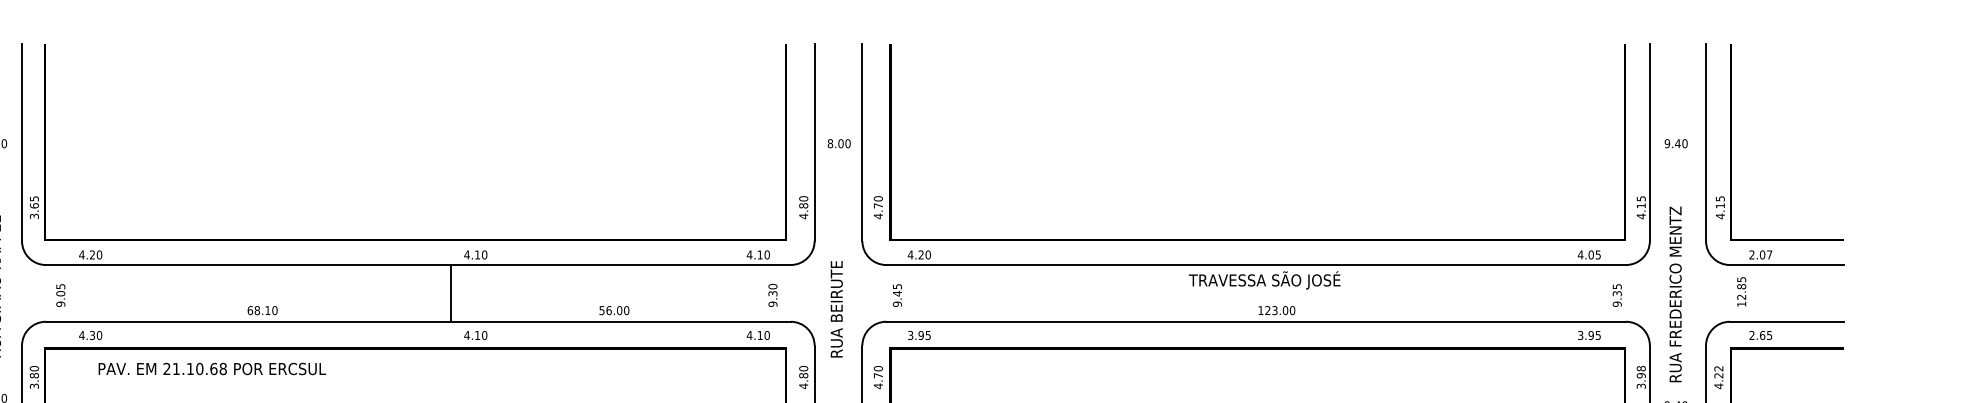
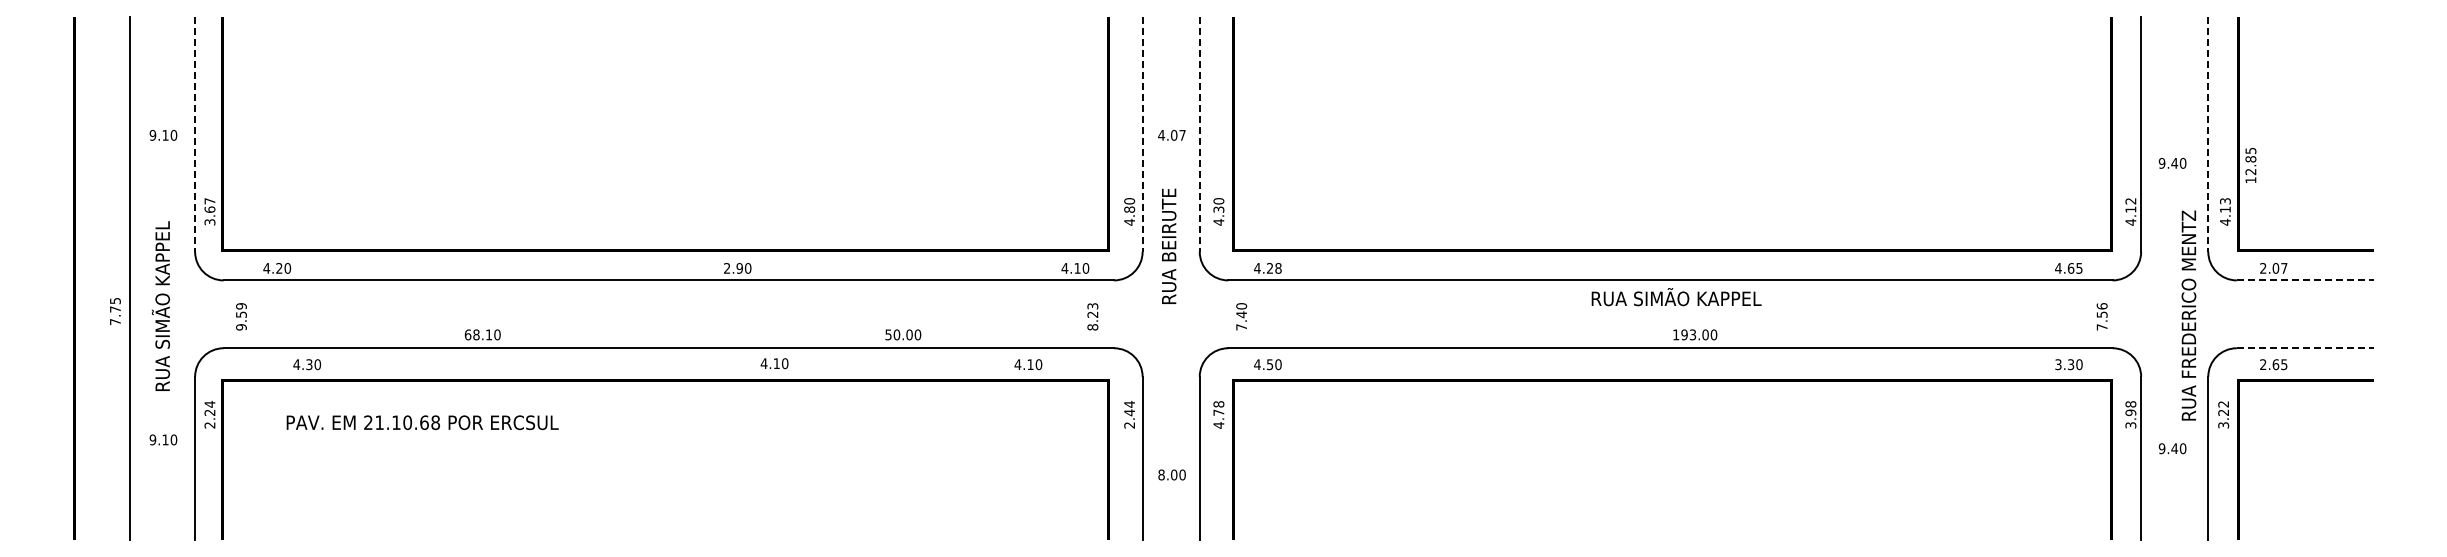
line: (22, 142) -> (195, 134), solid -> dashed
line: (814, 142) -> (1142, 134), solid -> dashed
text: (838, 142) -> (1171, 134), 8.00 -> 4.07
line: (862, 142) -> (1199, 134), solid -> dashed
line: (1706, 142) -> (2208, 134), solid -> dashed
text: (1676, 143) -> (2172, 163), moved
text: (34, 198) -> (209, 201), 3.65 -> 3.67
text: (1640, 198) -> (2130, 201), 4.15 -> 4.12
text: (1720, 198) -> (2225, 200), 4.15 -> 4.13
text: (878, 205) -> (1218, 209), 4.70 -> 4.30
text: (471, 255) -> (732, 268), 4.10 -> 2.90
text: (928, 255) -> (1278, 268), 4.20 -> 4.28
text: (1591, 255) -> (2071, 268), 4.05 -> 4.65
line: (1787, 265) -> (2305, 280), solid -> dashed
text: (1264, 280) -> (1680, 298), TRAVESSA SÃO JOSÉ -> RUA SIMÃO KAPPEL
text: (60, 290) -> (241, 310), 9.05 -> 9.59
text: (1741, 291) -> (2250, 165), moved
line: (451, 293) -> (708, 314), removed
text: (1675, 294) -> (2188, 315), moved
text: (772, 295) -> (1092, 316), 9.30 -> 8.23
text: (897, 295) -> (1241, 316), 9.45 -> 7.40
text: (1616, 295) -> (2101, 316), 9.35 -> 7.56
text: (837, 308) -> (1169, 245), moved
text: (609, 310) -> (897, 334), 56.00 -> 50.00
text: (1267, 310) -> (1684, 334), 123.00 -> 193.00
line: (1787, 321) -> (2305, 348), solid -> dashed
text: (90, 335) -> (307, 364), moved
text: (475, 335) -> (774, 363), moved
text: (758, 335) -> (1028, 364), moved
text: (919, 335) -> (1267, 364), 3.95 -> 4.50
text: (1594, 335) -> (2074, 364), 3.95 -> 3.30
text: (212, 368) -> (422, 422), moved
text: (878, 368) -> (1218, 404), 4.70 -> 4.78
text: (34, 377) -> (209, 414), 3.80 -> 2.24
text: (803, 377) -> (1129, 414), 4.80 -> 2.44
text: (1718, 386) -> (2223, 425), 4.22 -> 3.22

